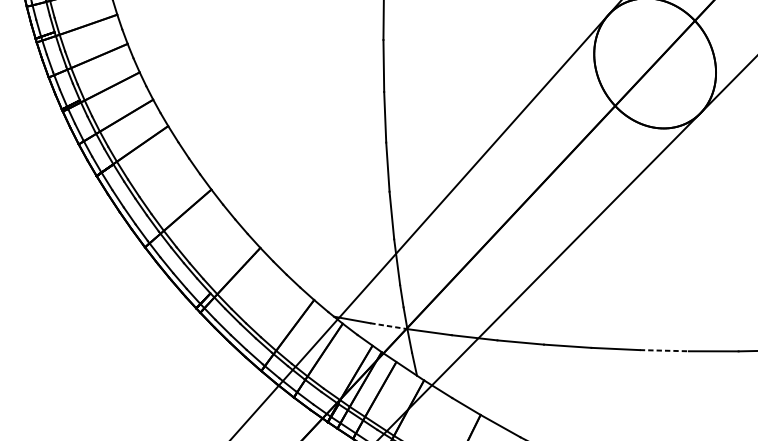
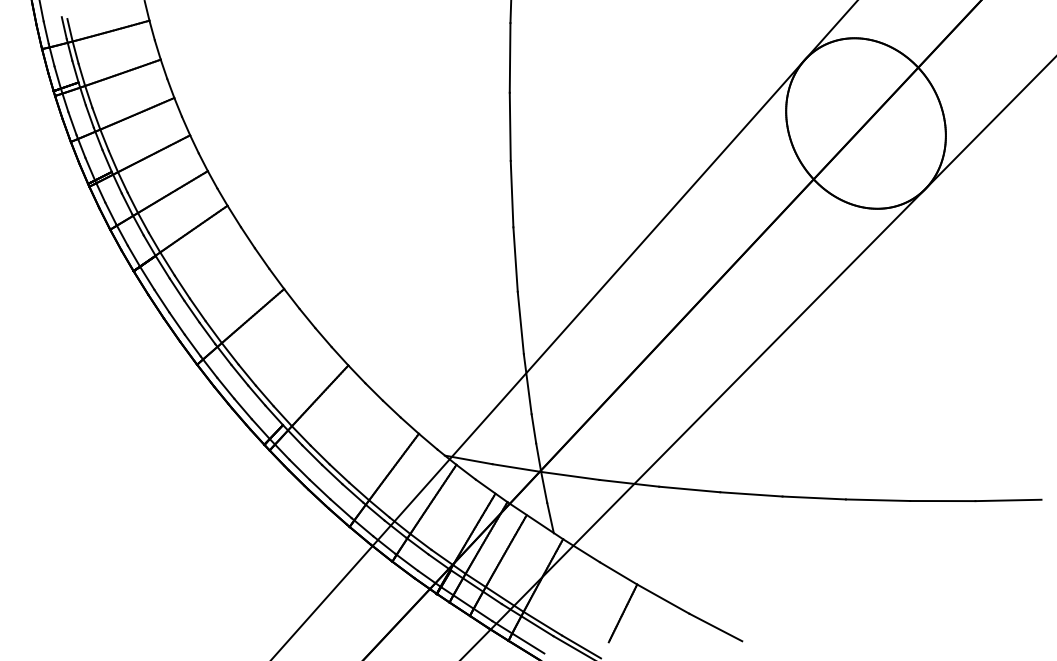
line: (388, 326) -> (516, 468), dashed -> solid
line: (664, 350) -> (878, 500), dashed -> solid

